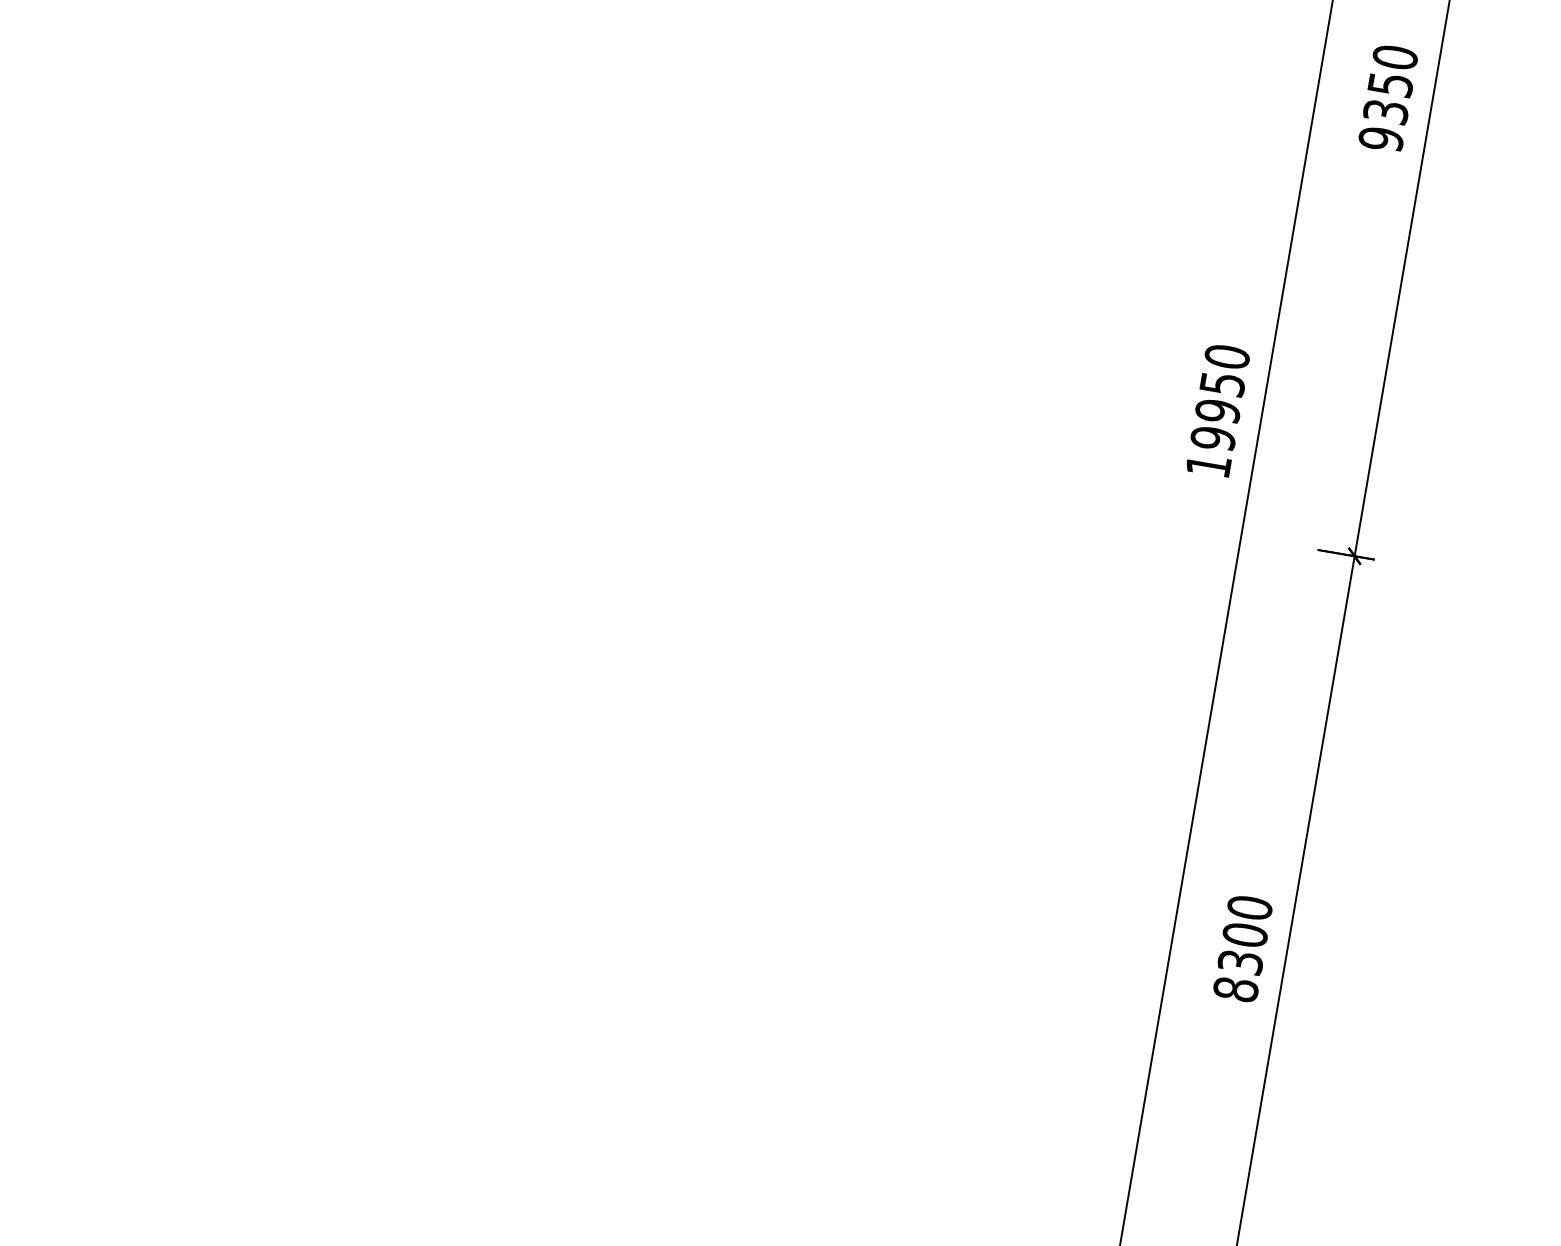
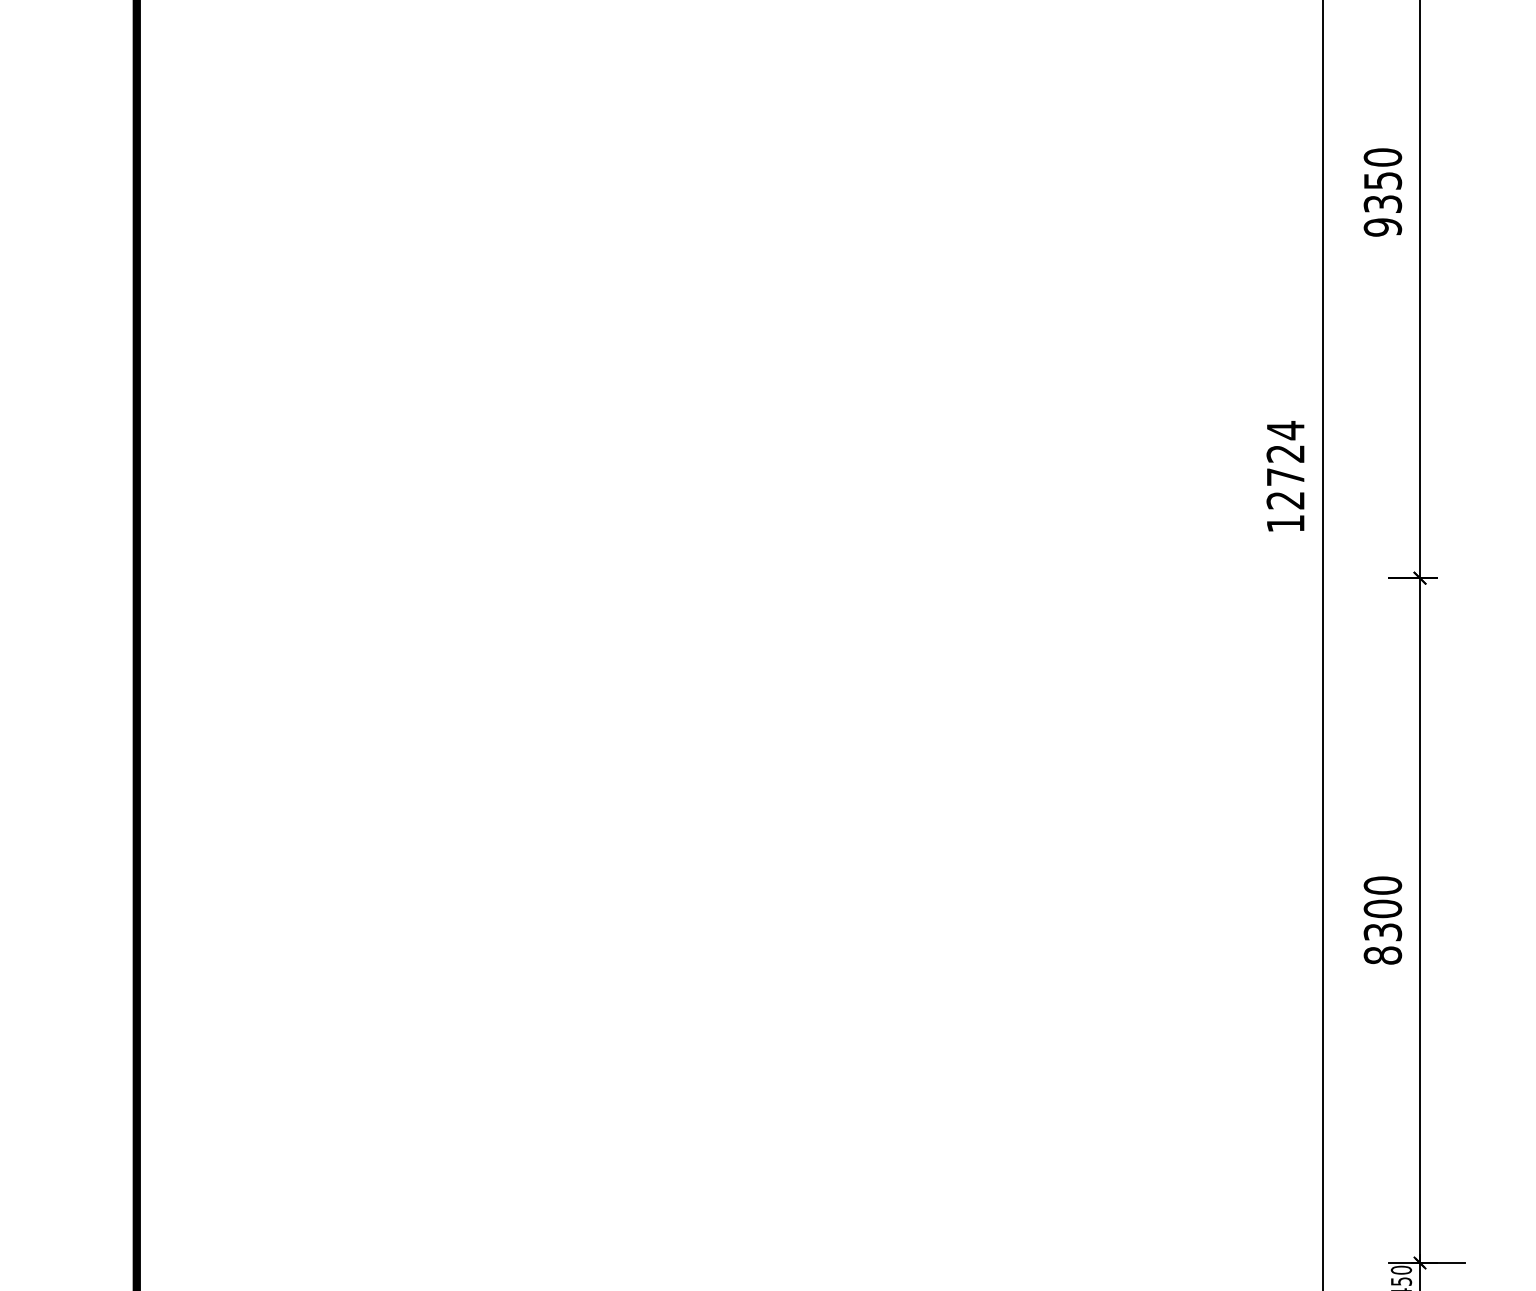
text: (1220, 397) -> (1285, 465), 19950 -> 12724

